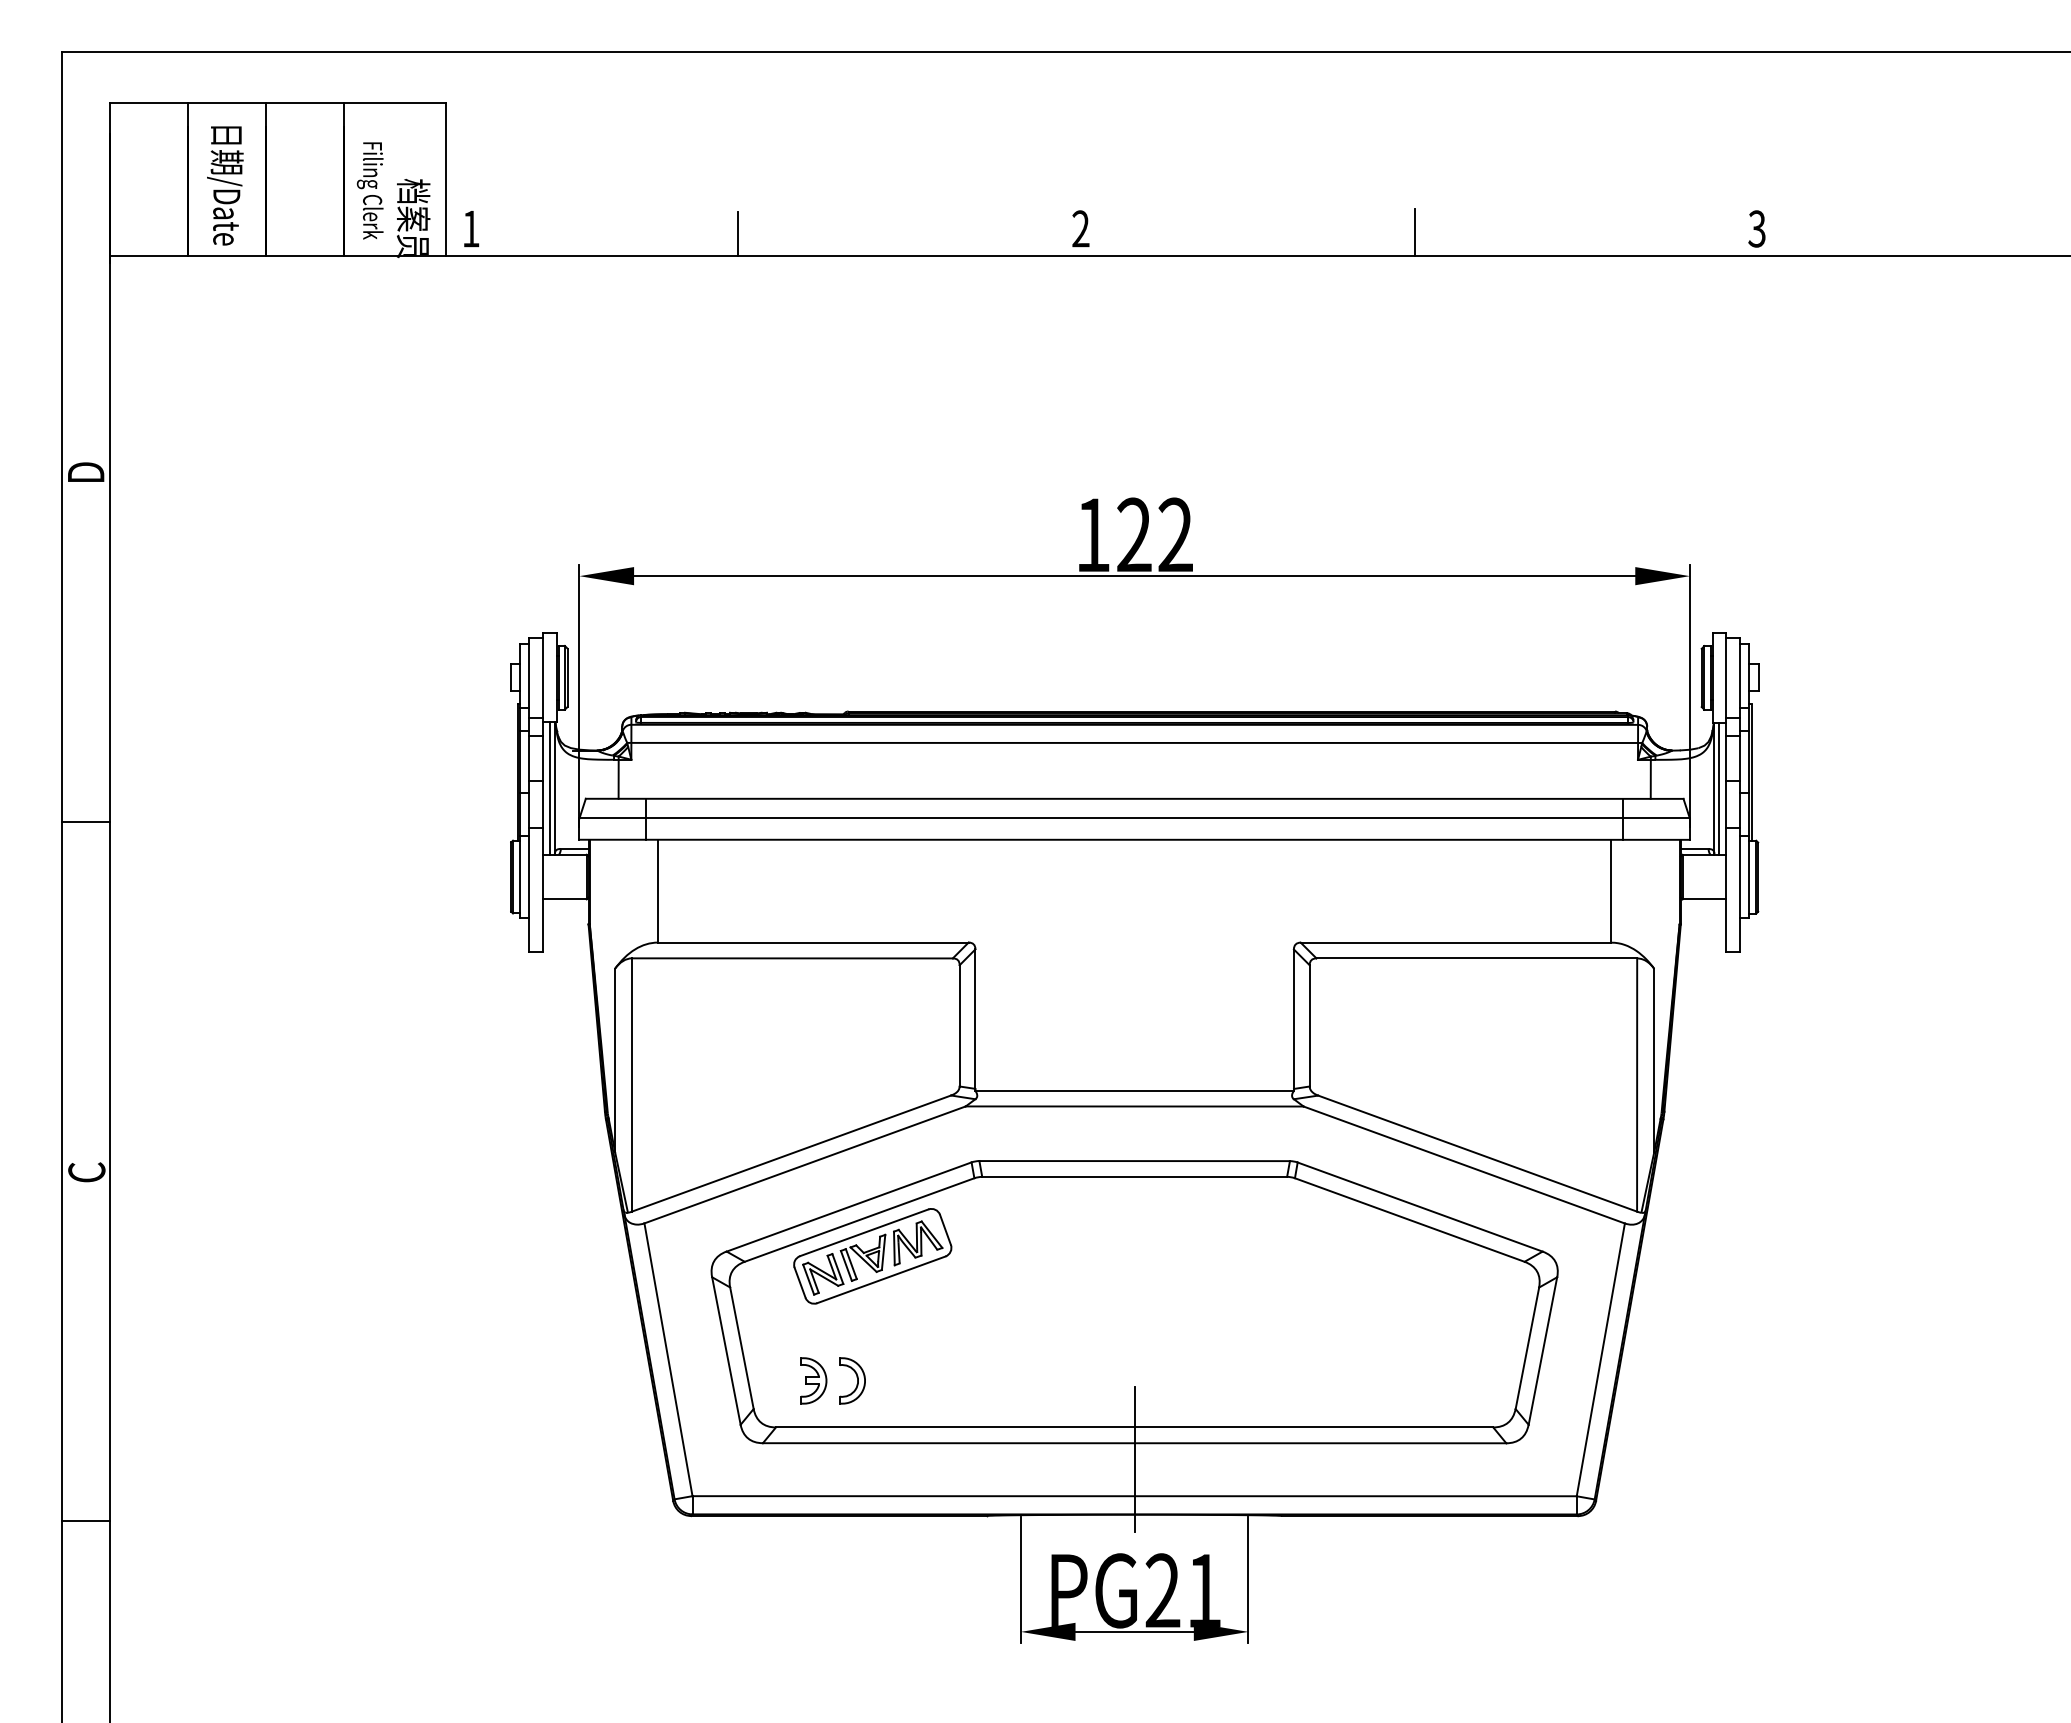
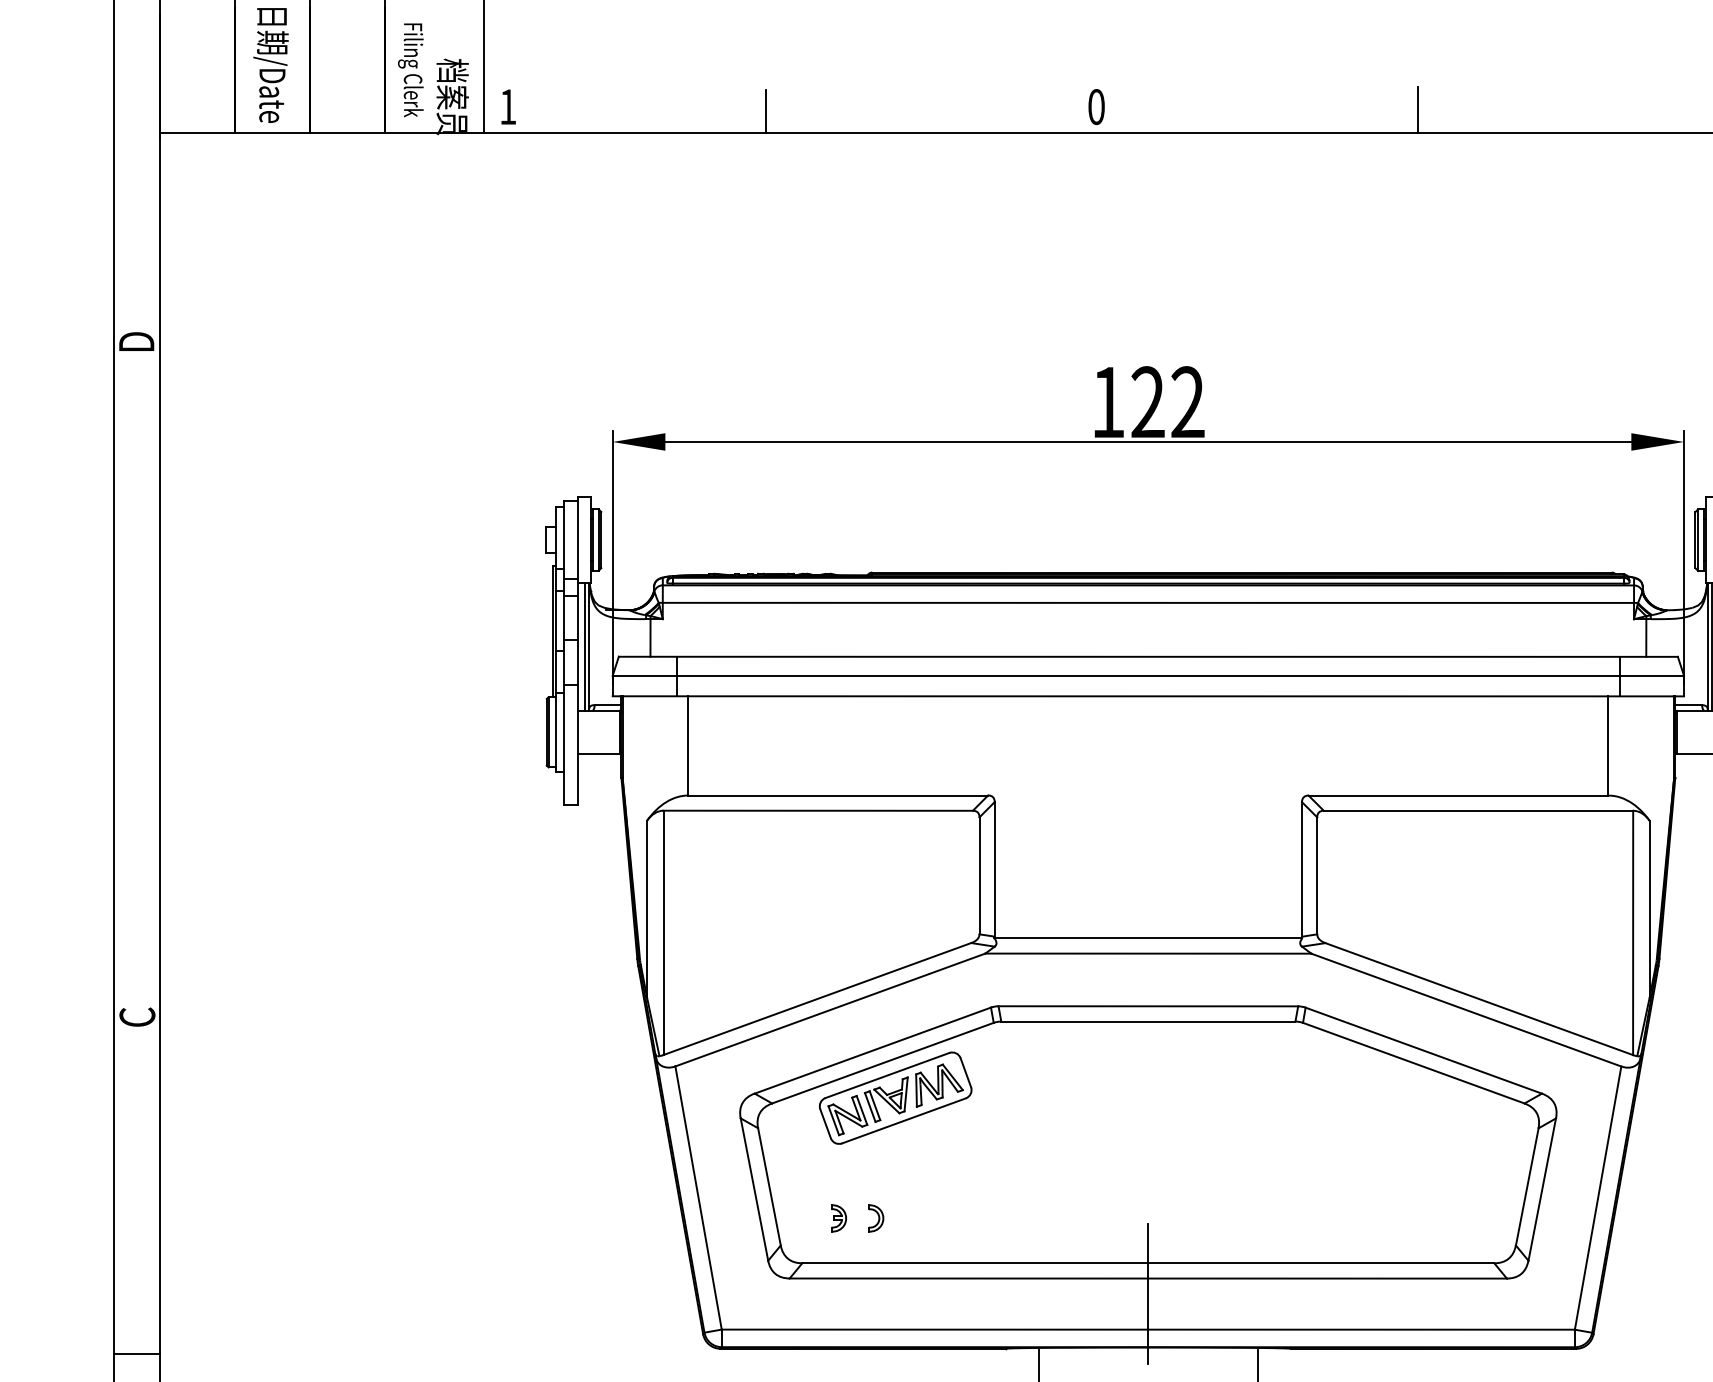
text: (1080, 228) -> (1096, 106), 2 -> 0
line: (85, 822) -> (136, 679), removed
part: (813, 1380) -> (838, 1218), size x0.6
part: (852, 1380) -> (876, 1218), size x0.6

